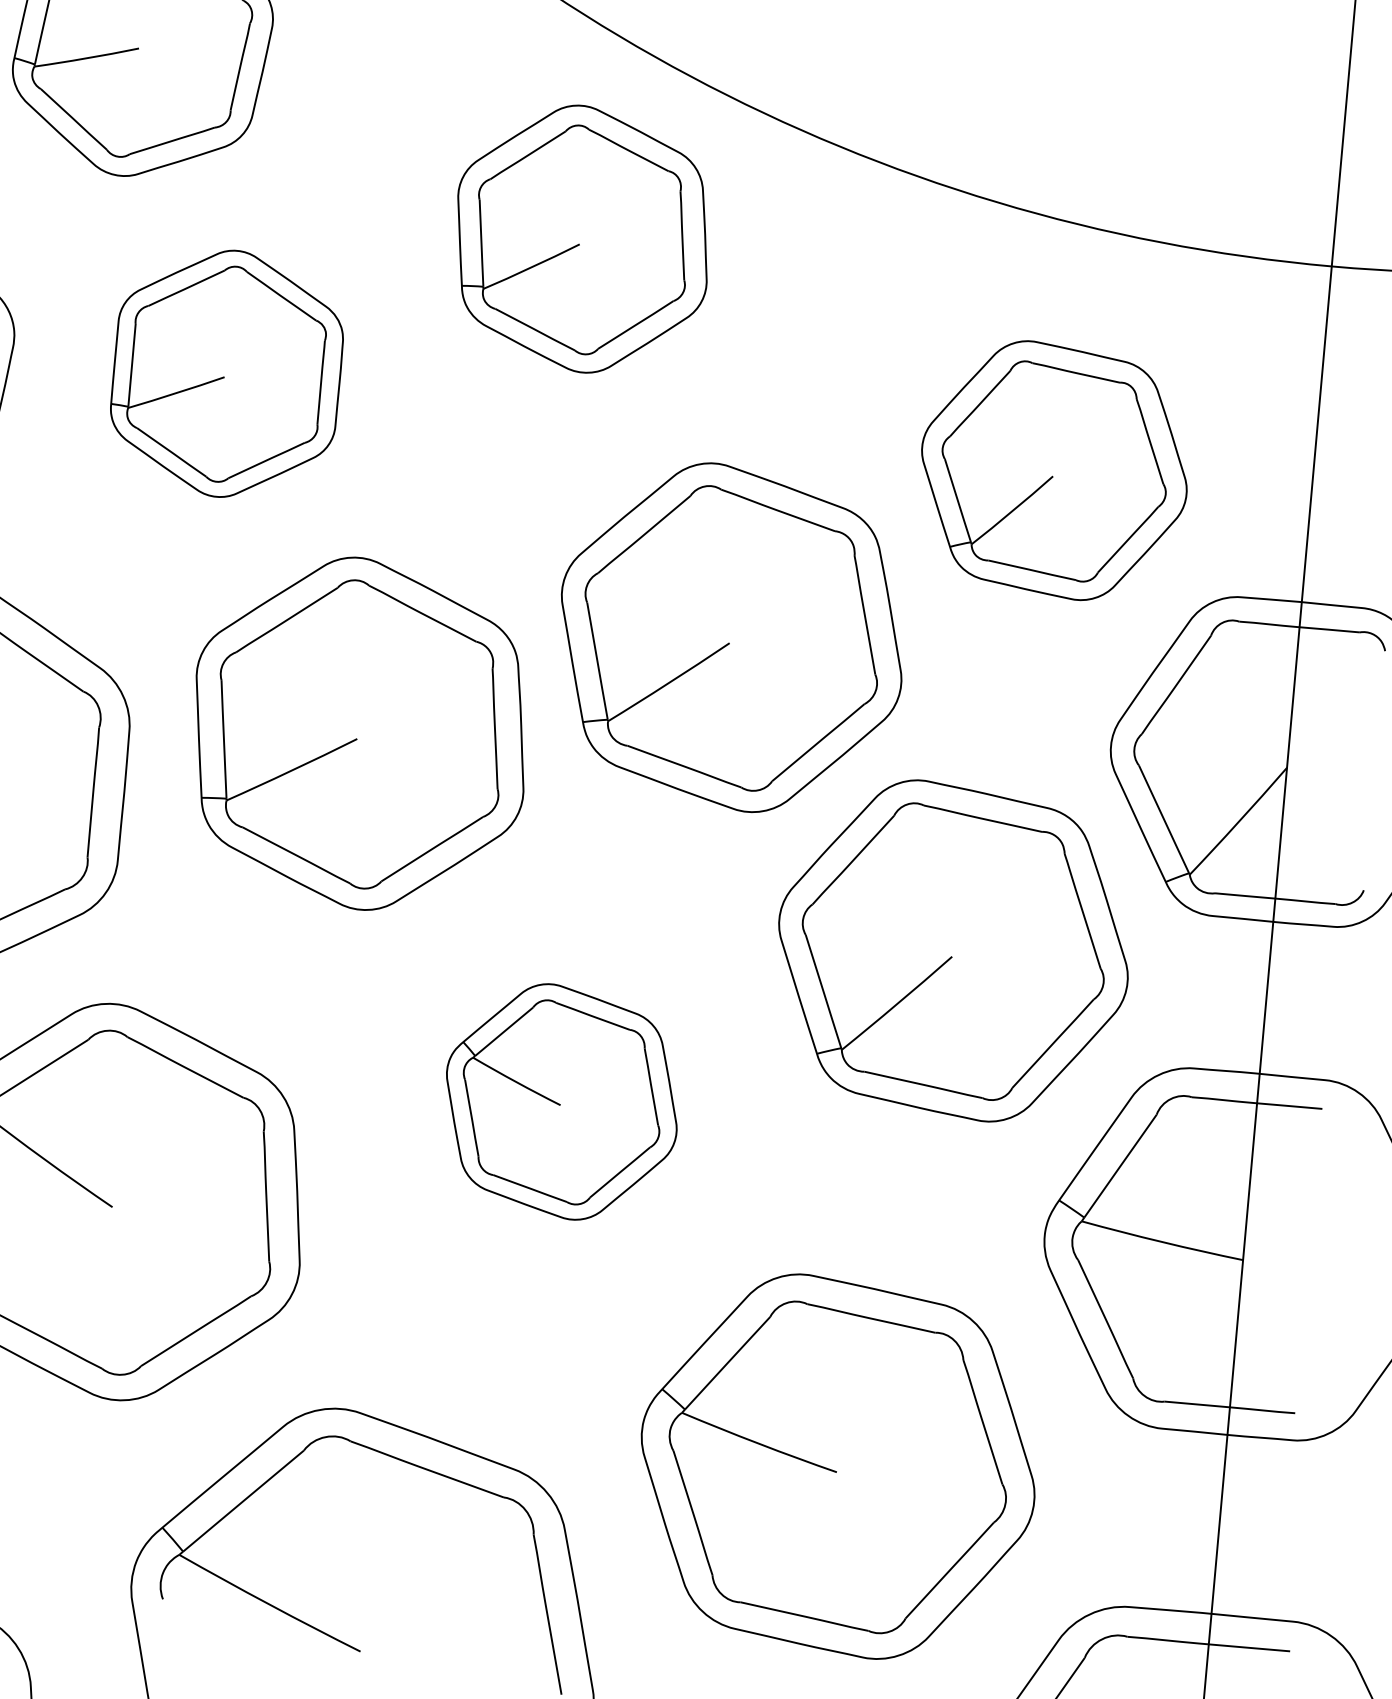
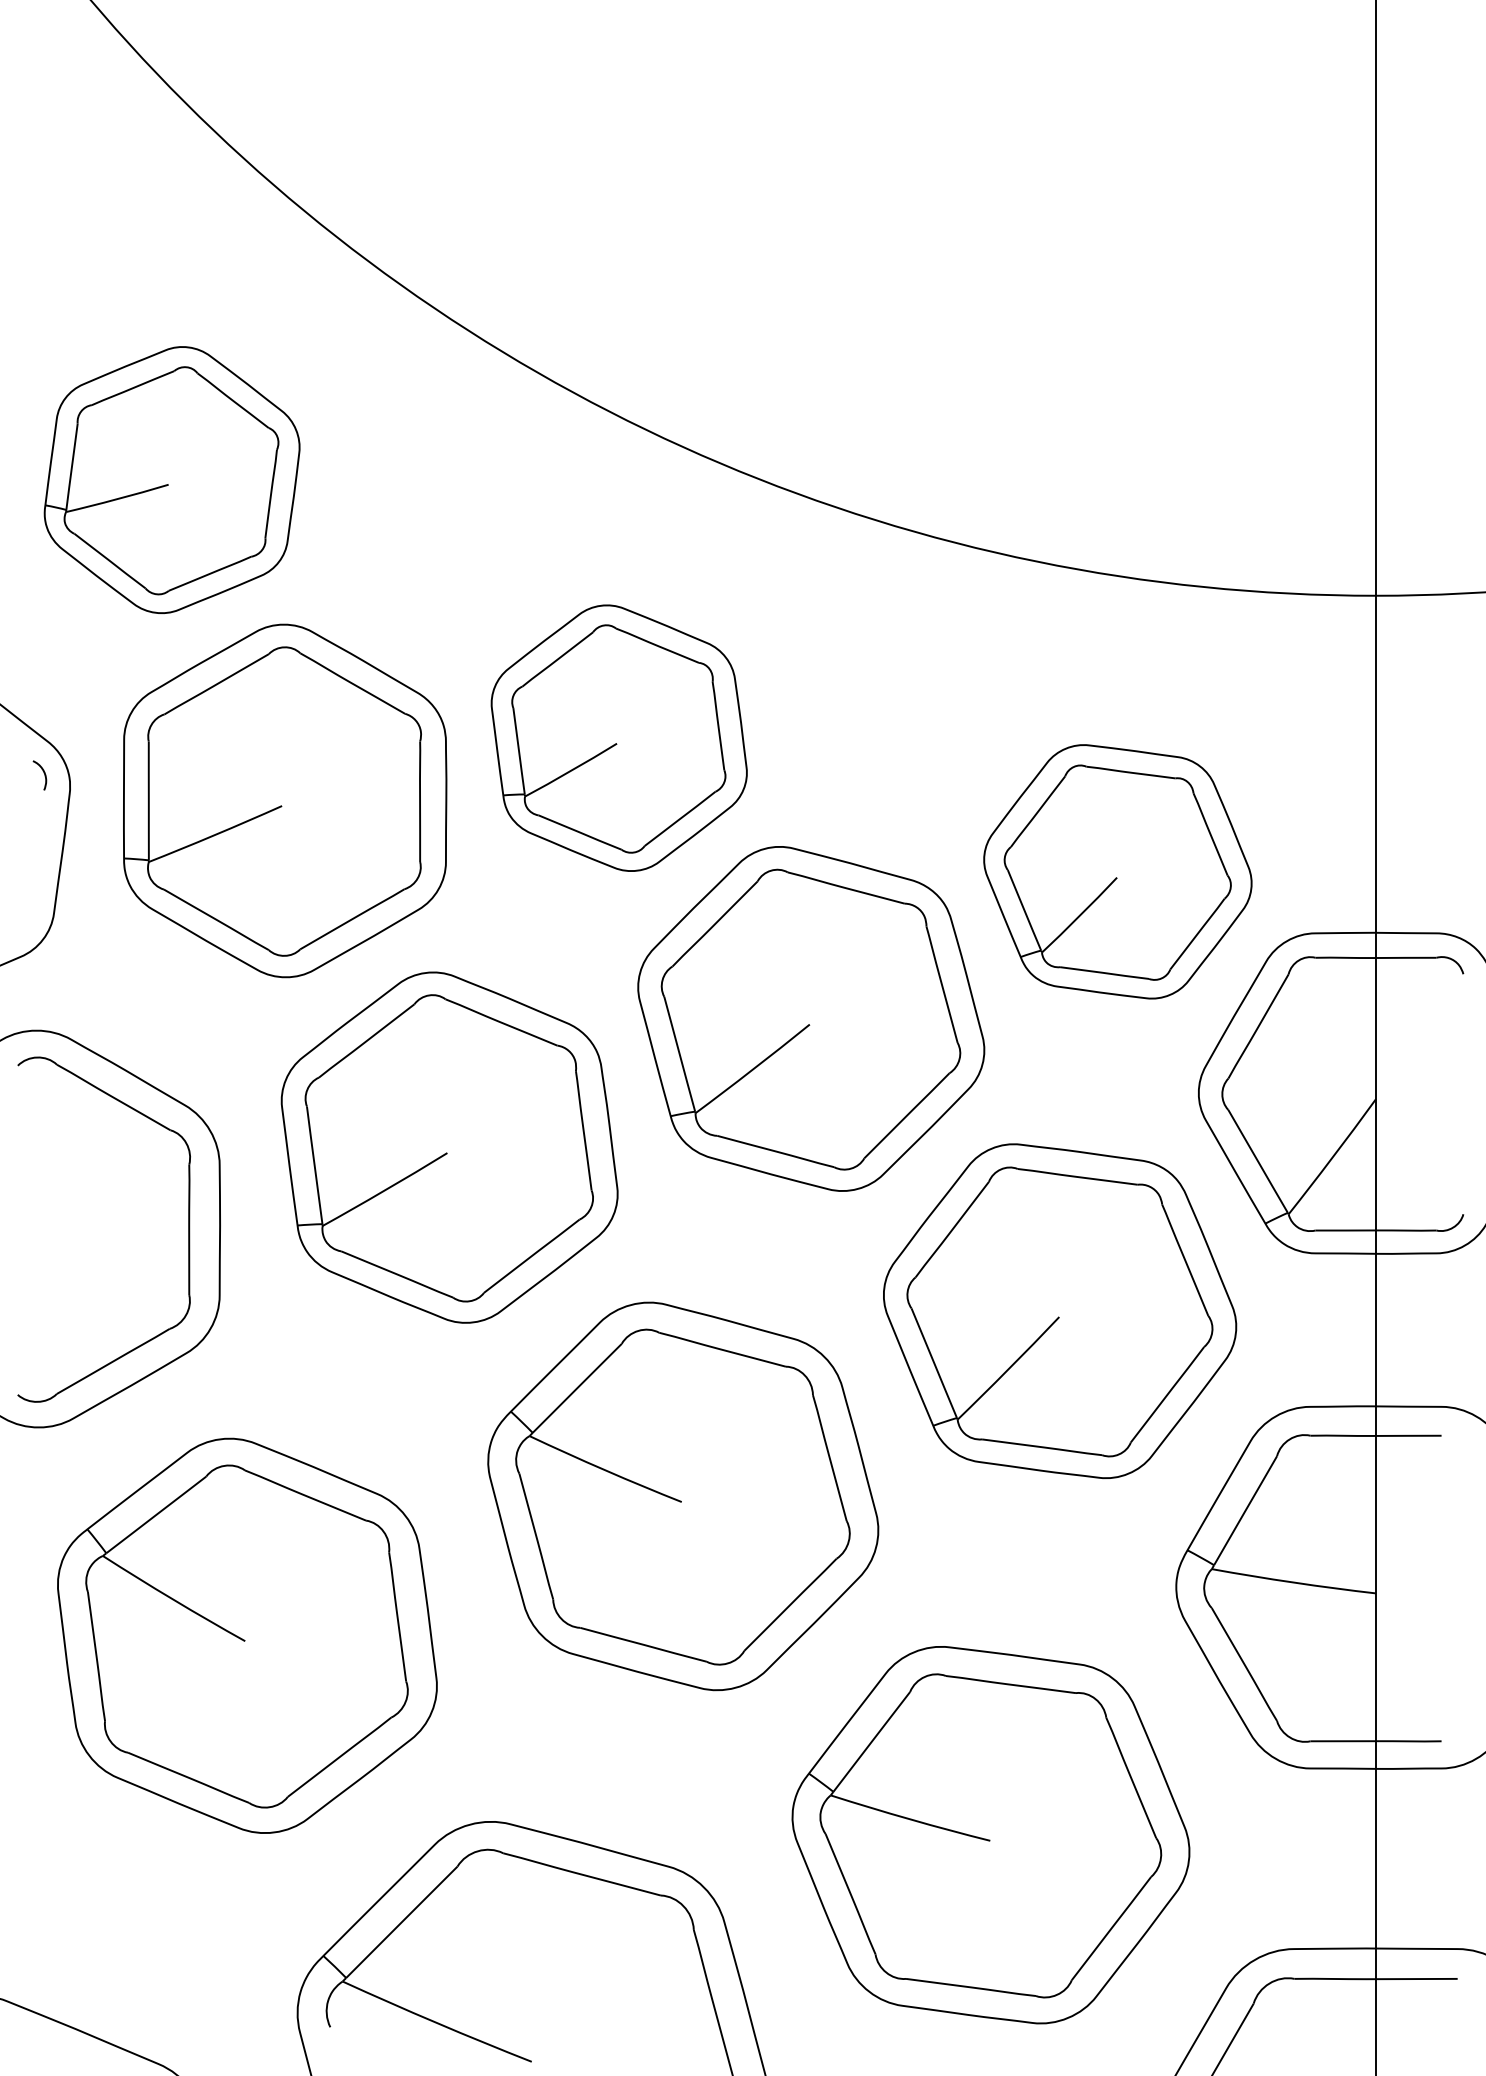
part: (581, 238) -> (618, 737), moved
part: (227, 373) -> (285, 800), size x1.43
part: (1054, 470) -> (1117, 871), moved
part: (561, 1102) -> (683, 1496), size x1.67

